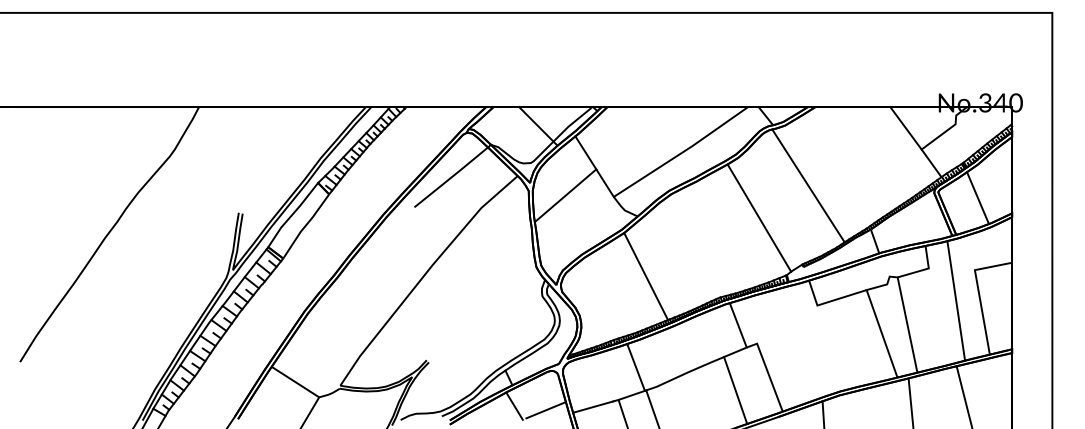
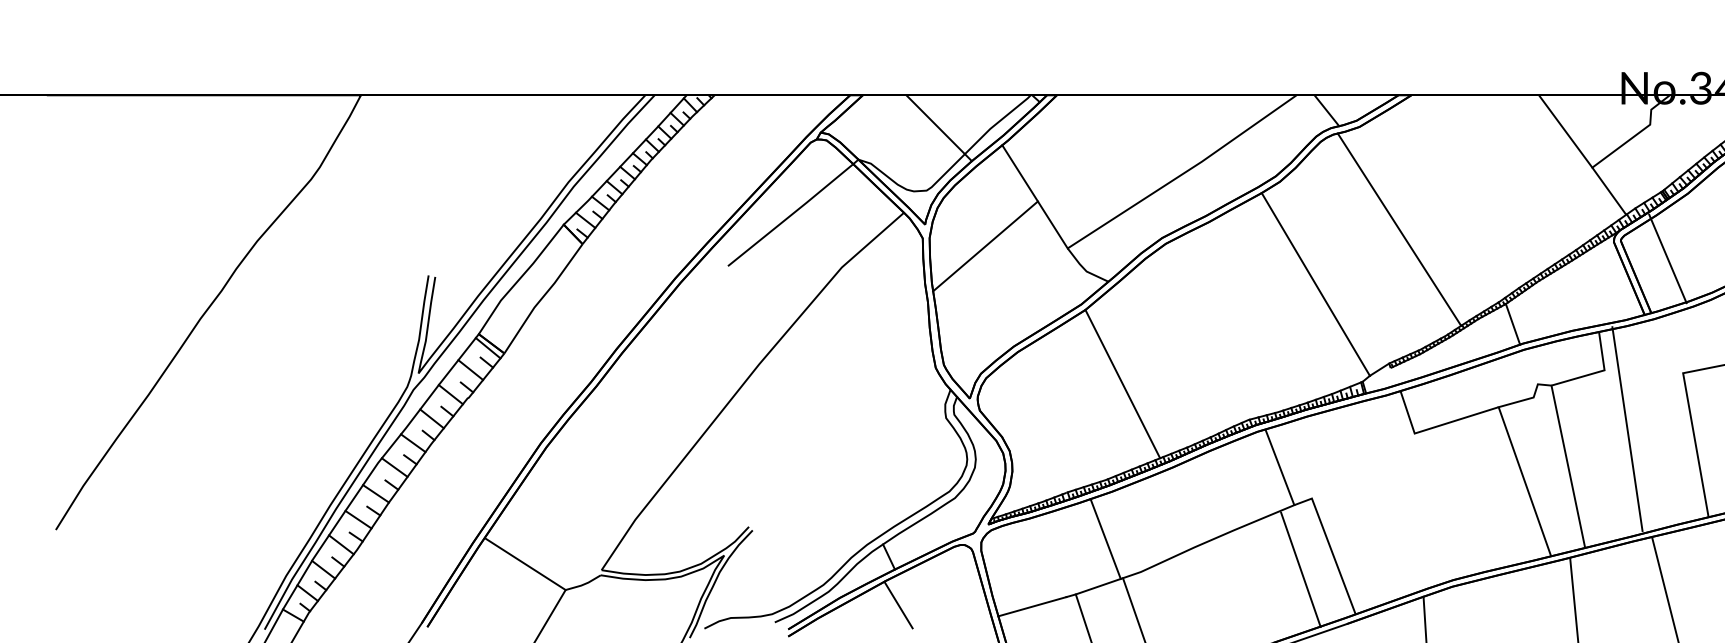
line: (977, 198) -> (1667, 259), moved
line: (956, 300) -> (1627, 428), moved
line: (735, 390) -> (1300, 569), moved
line: (545, 410) -> (951, 612), removed

